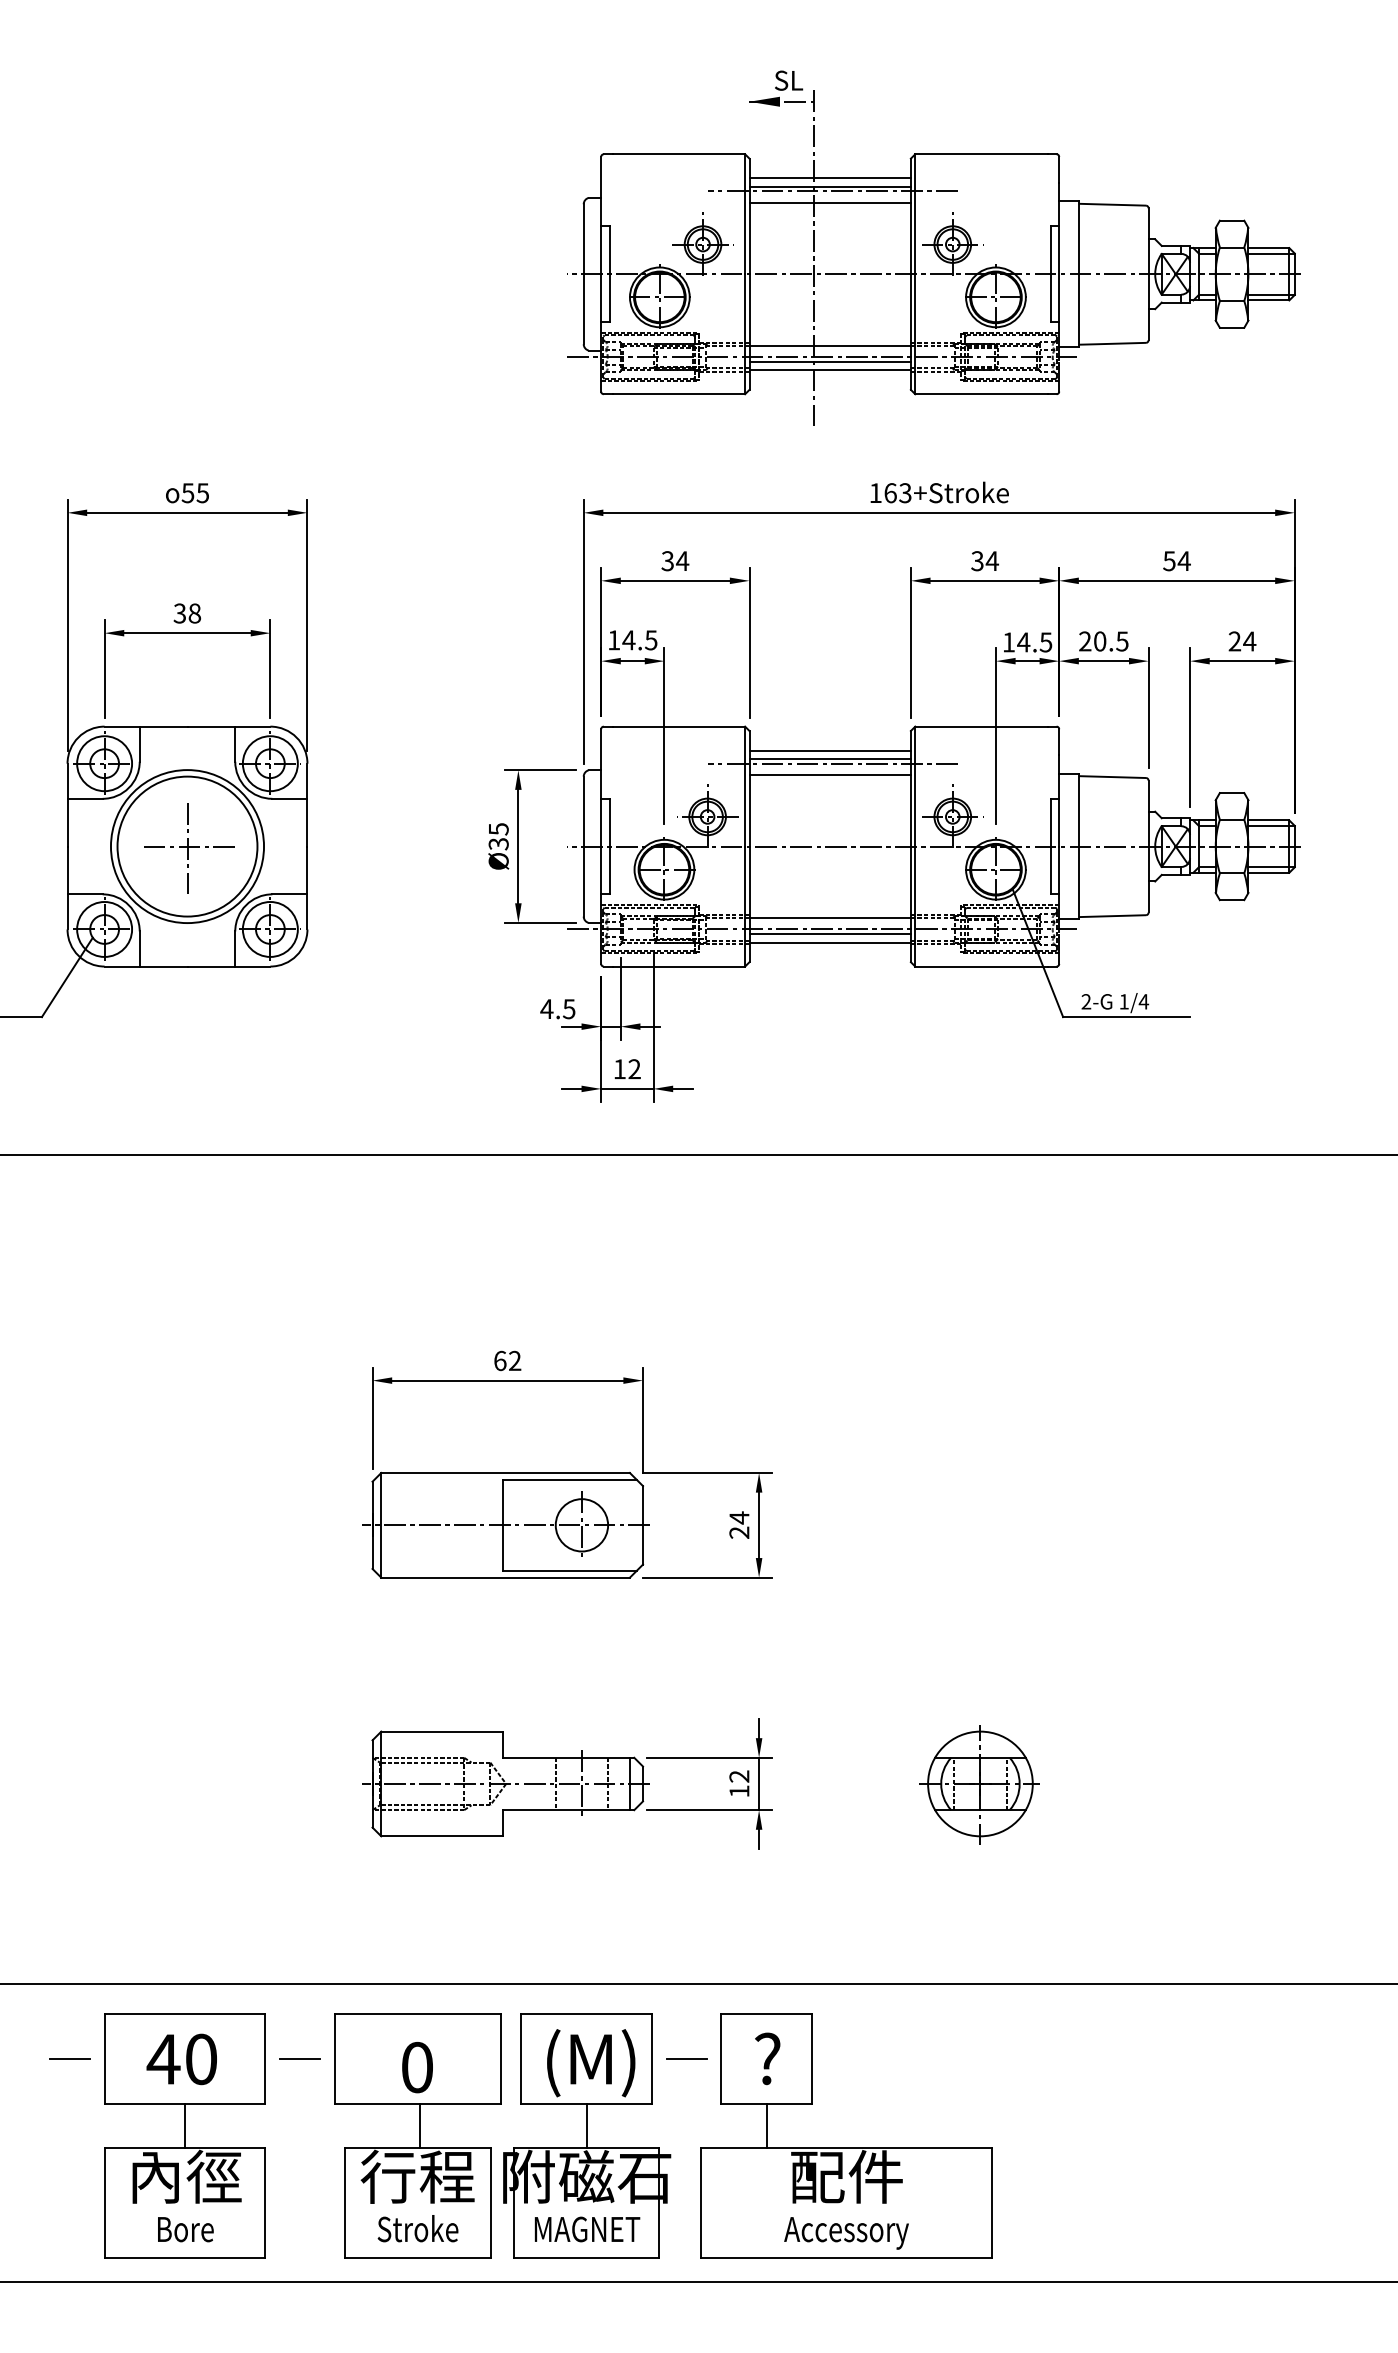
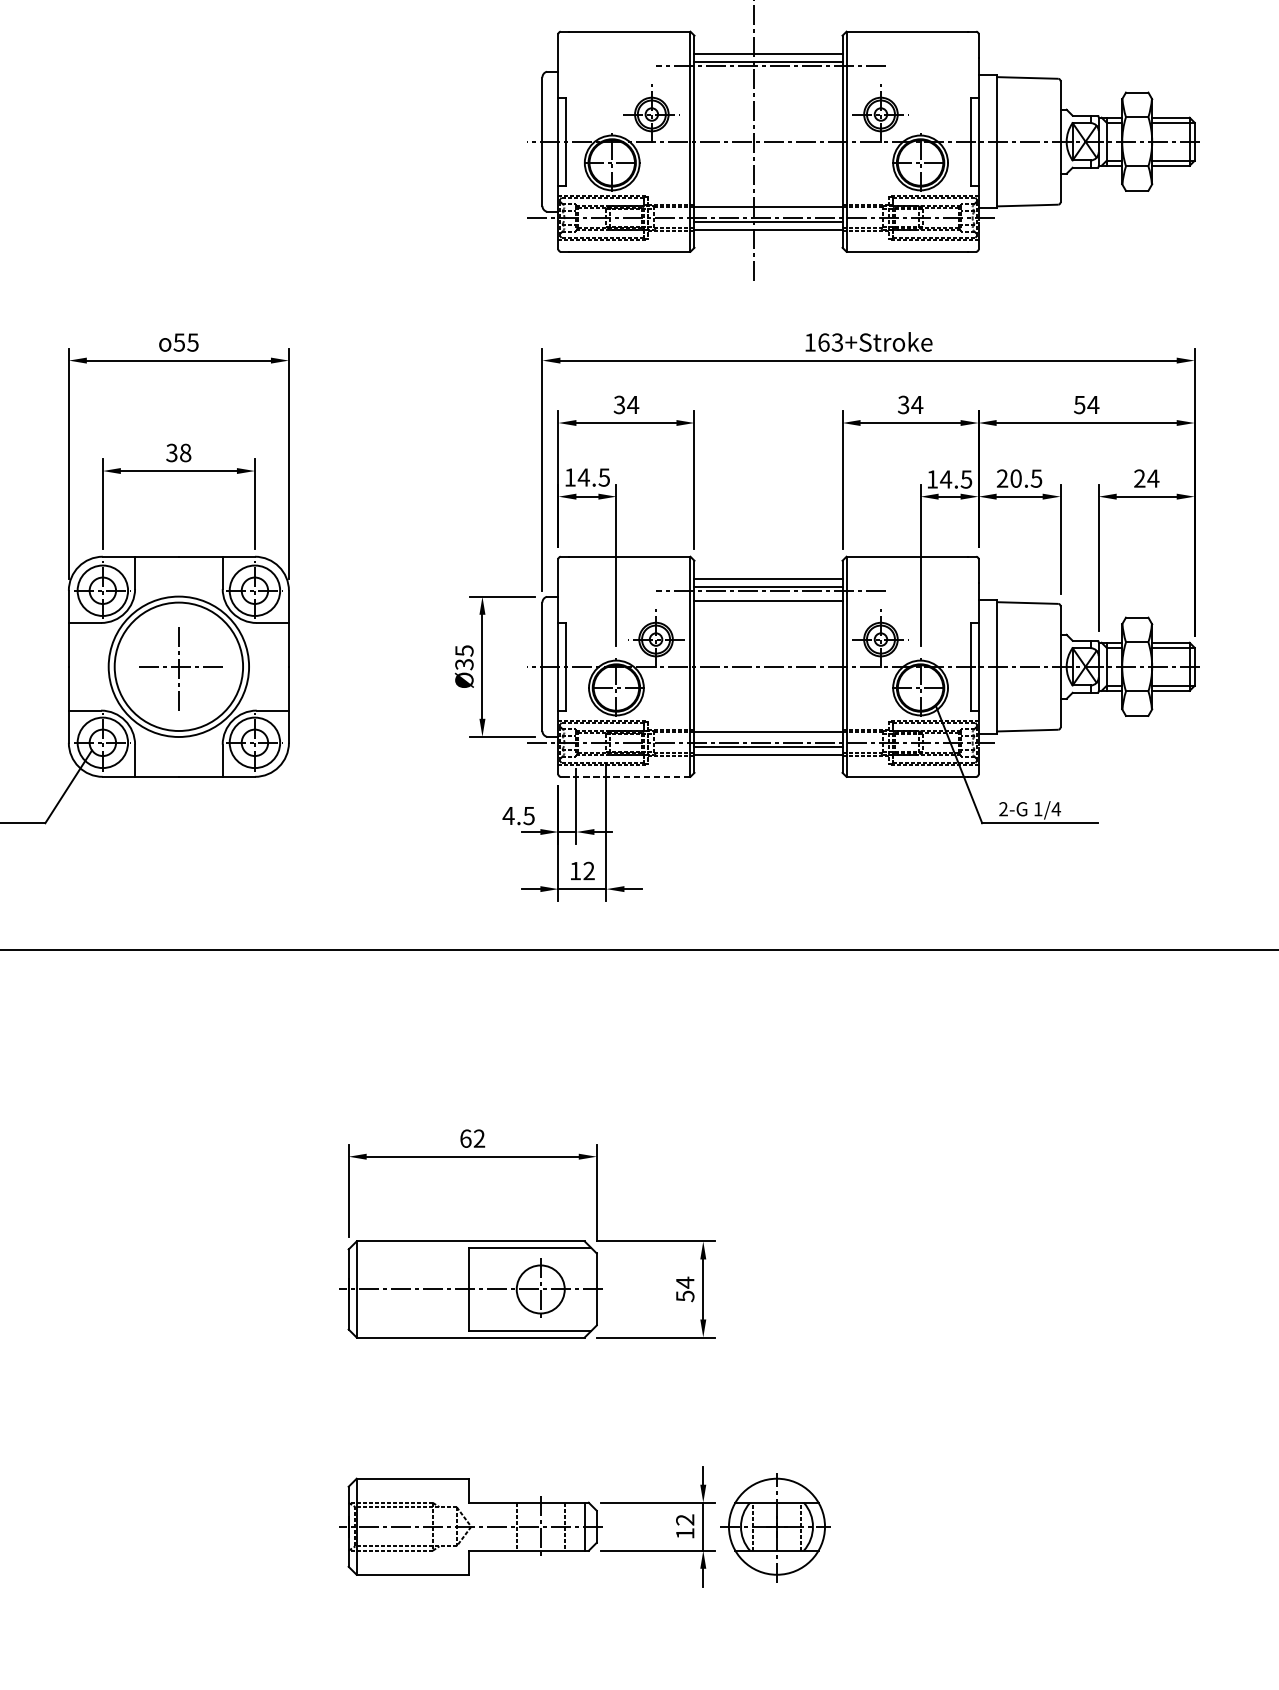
line: (829, 202) -> (767, 75), removed
line: (678, 966) -> (629, 776), solid -> dashed
text: (739, 1532) -> (685, 1296), 24 -> 54
part: (979, 1784) -> (776, 1527), moved

